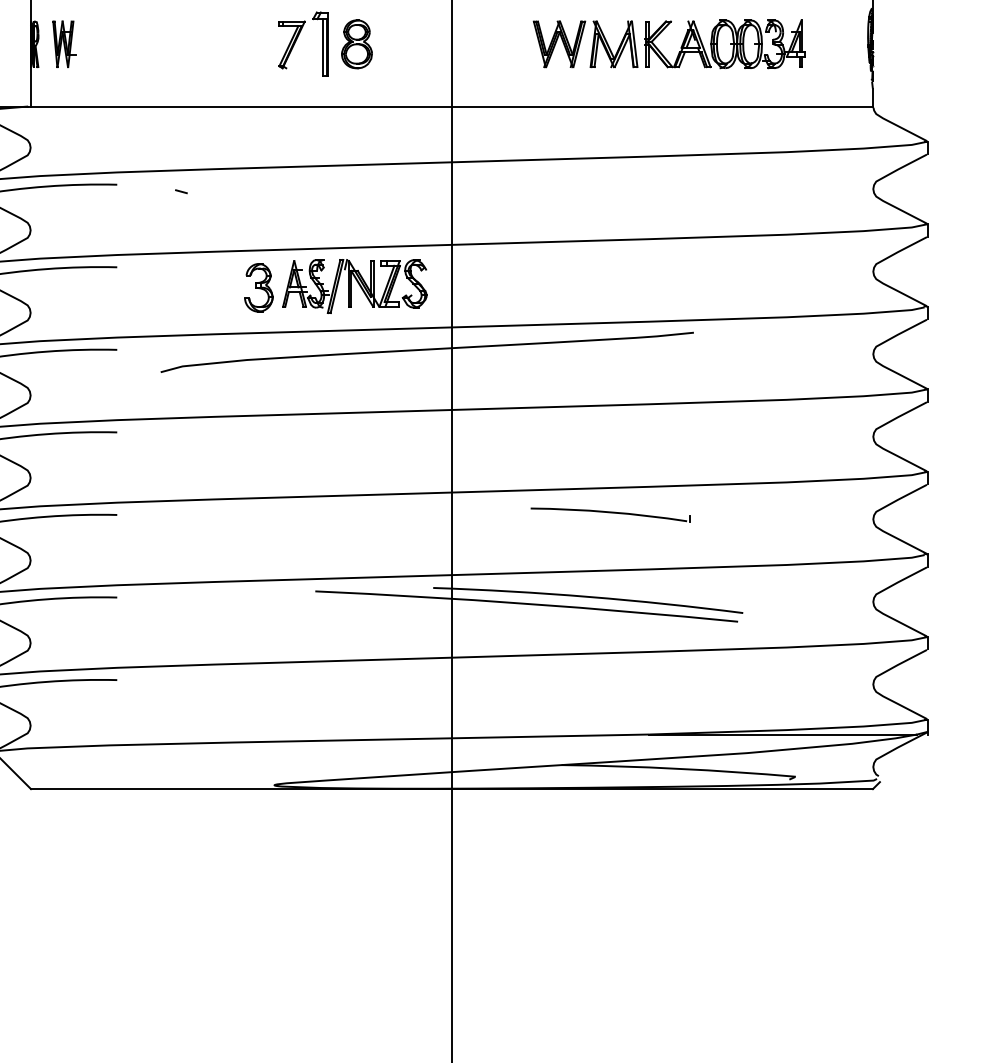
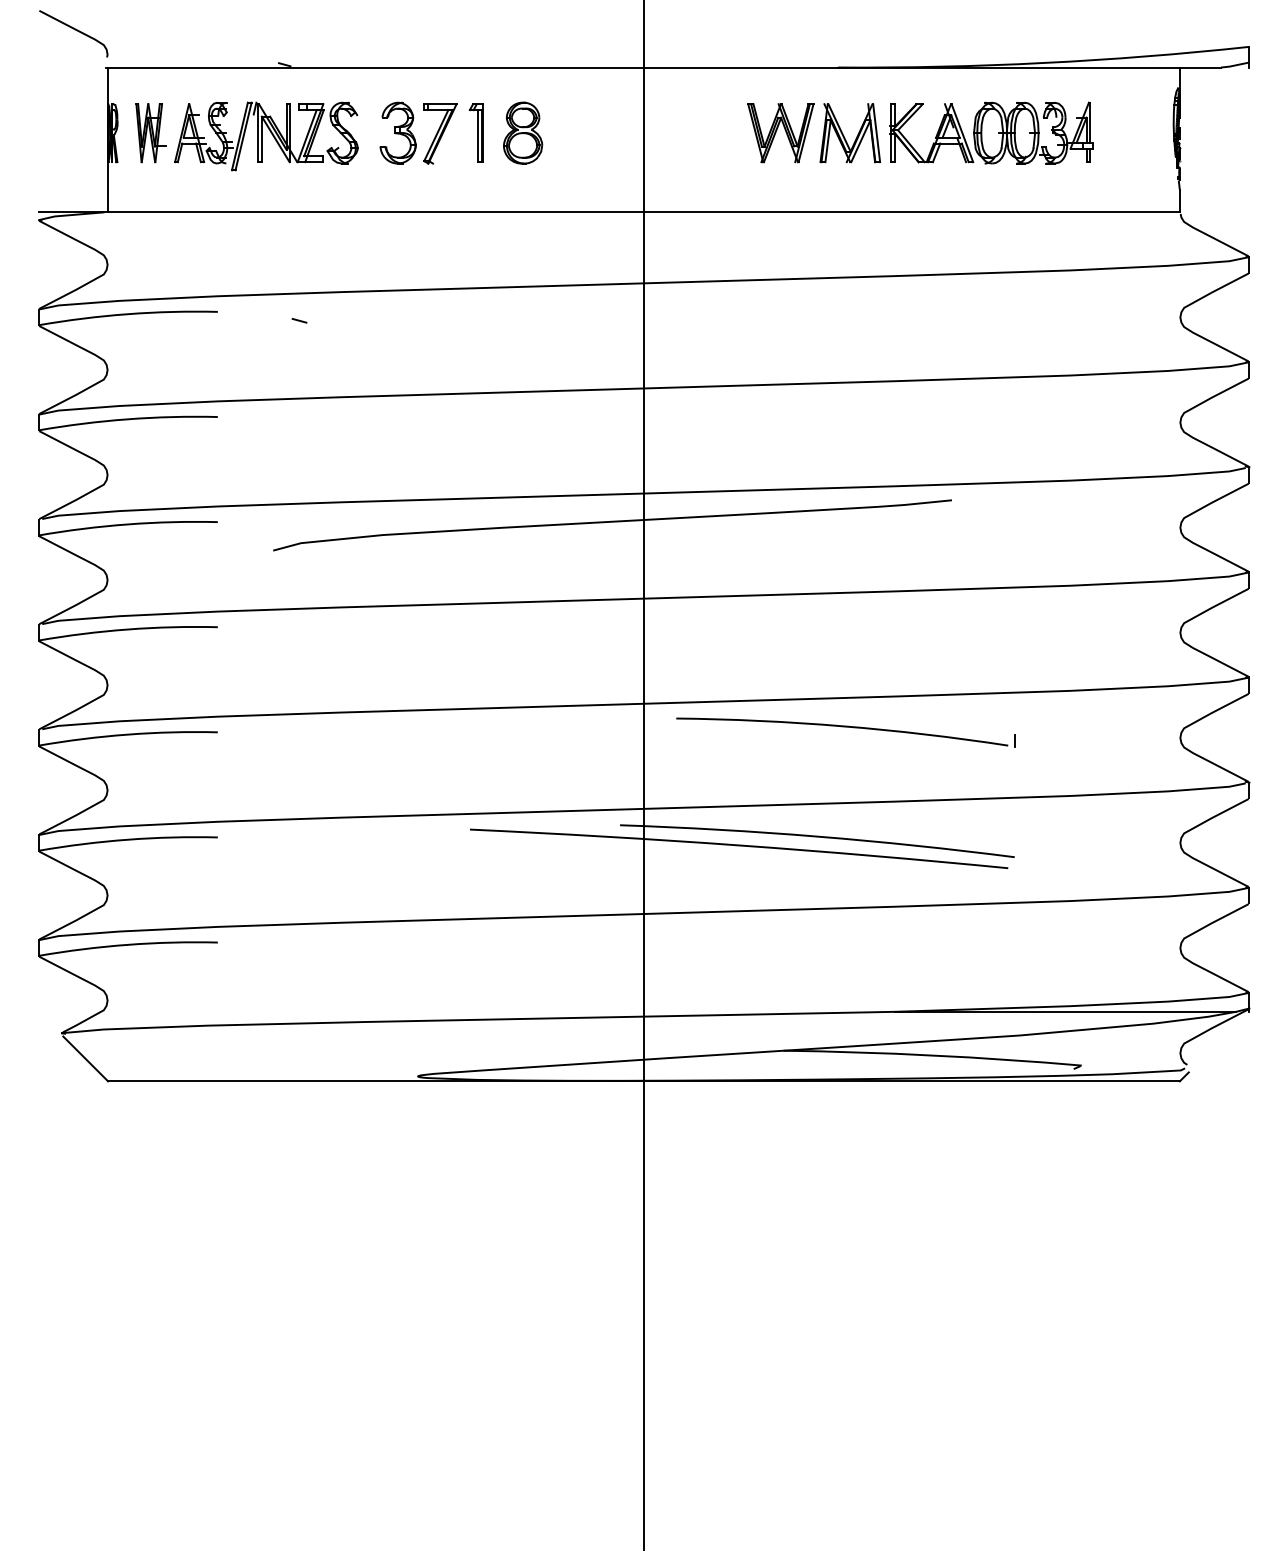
part: (319, 43) -> (475, 132), size x0.71
part: (354, 286) -> (266, 136), moved
part: (258, 287) -> (397, 132), moved
part: (610, 515) -> (845, 732), size x1.67

